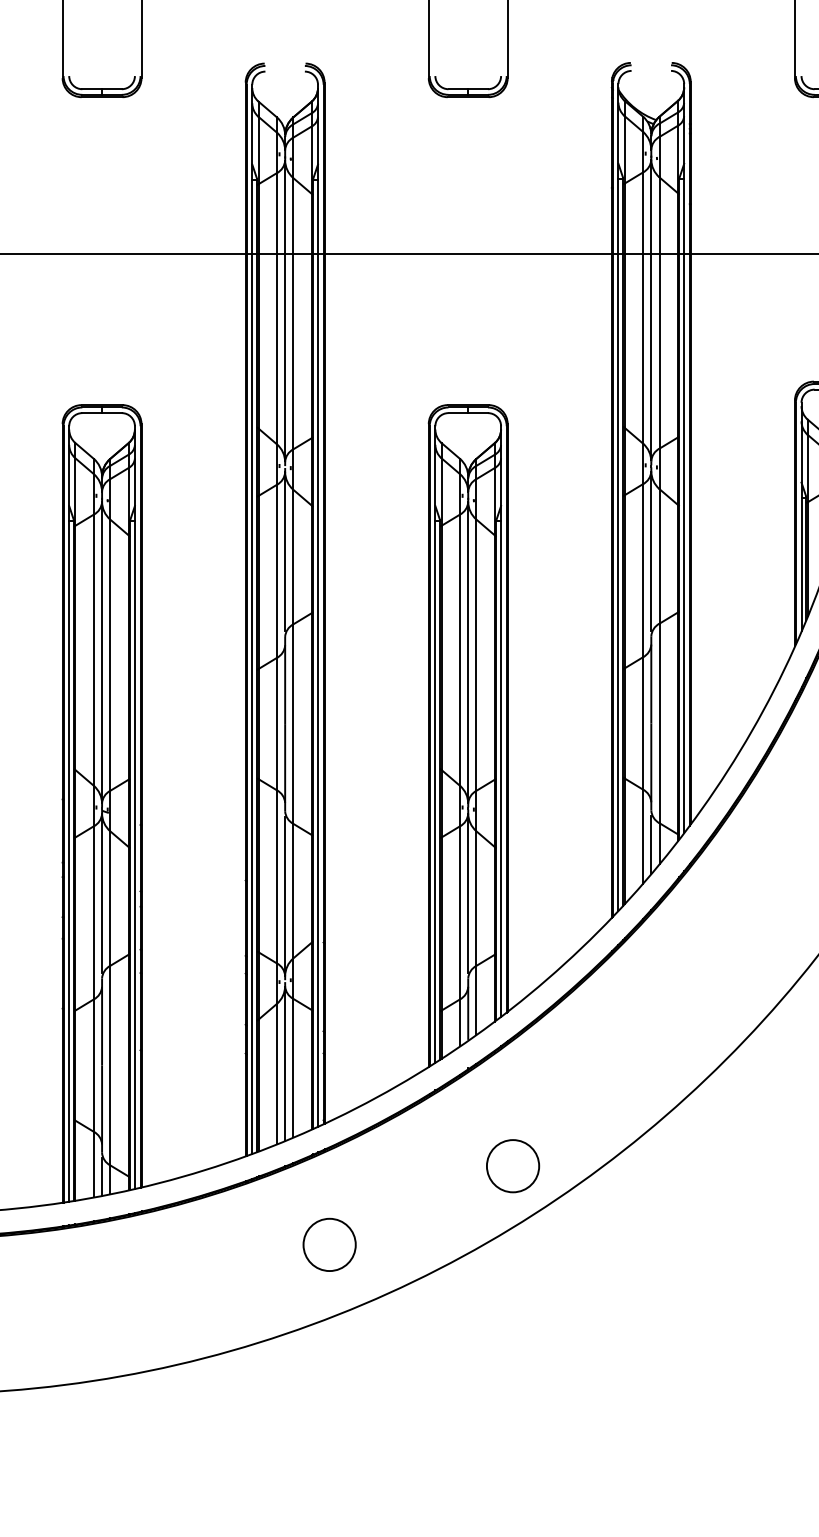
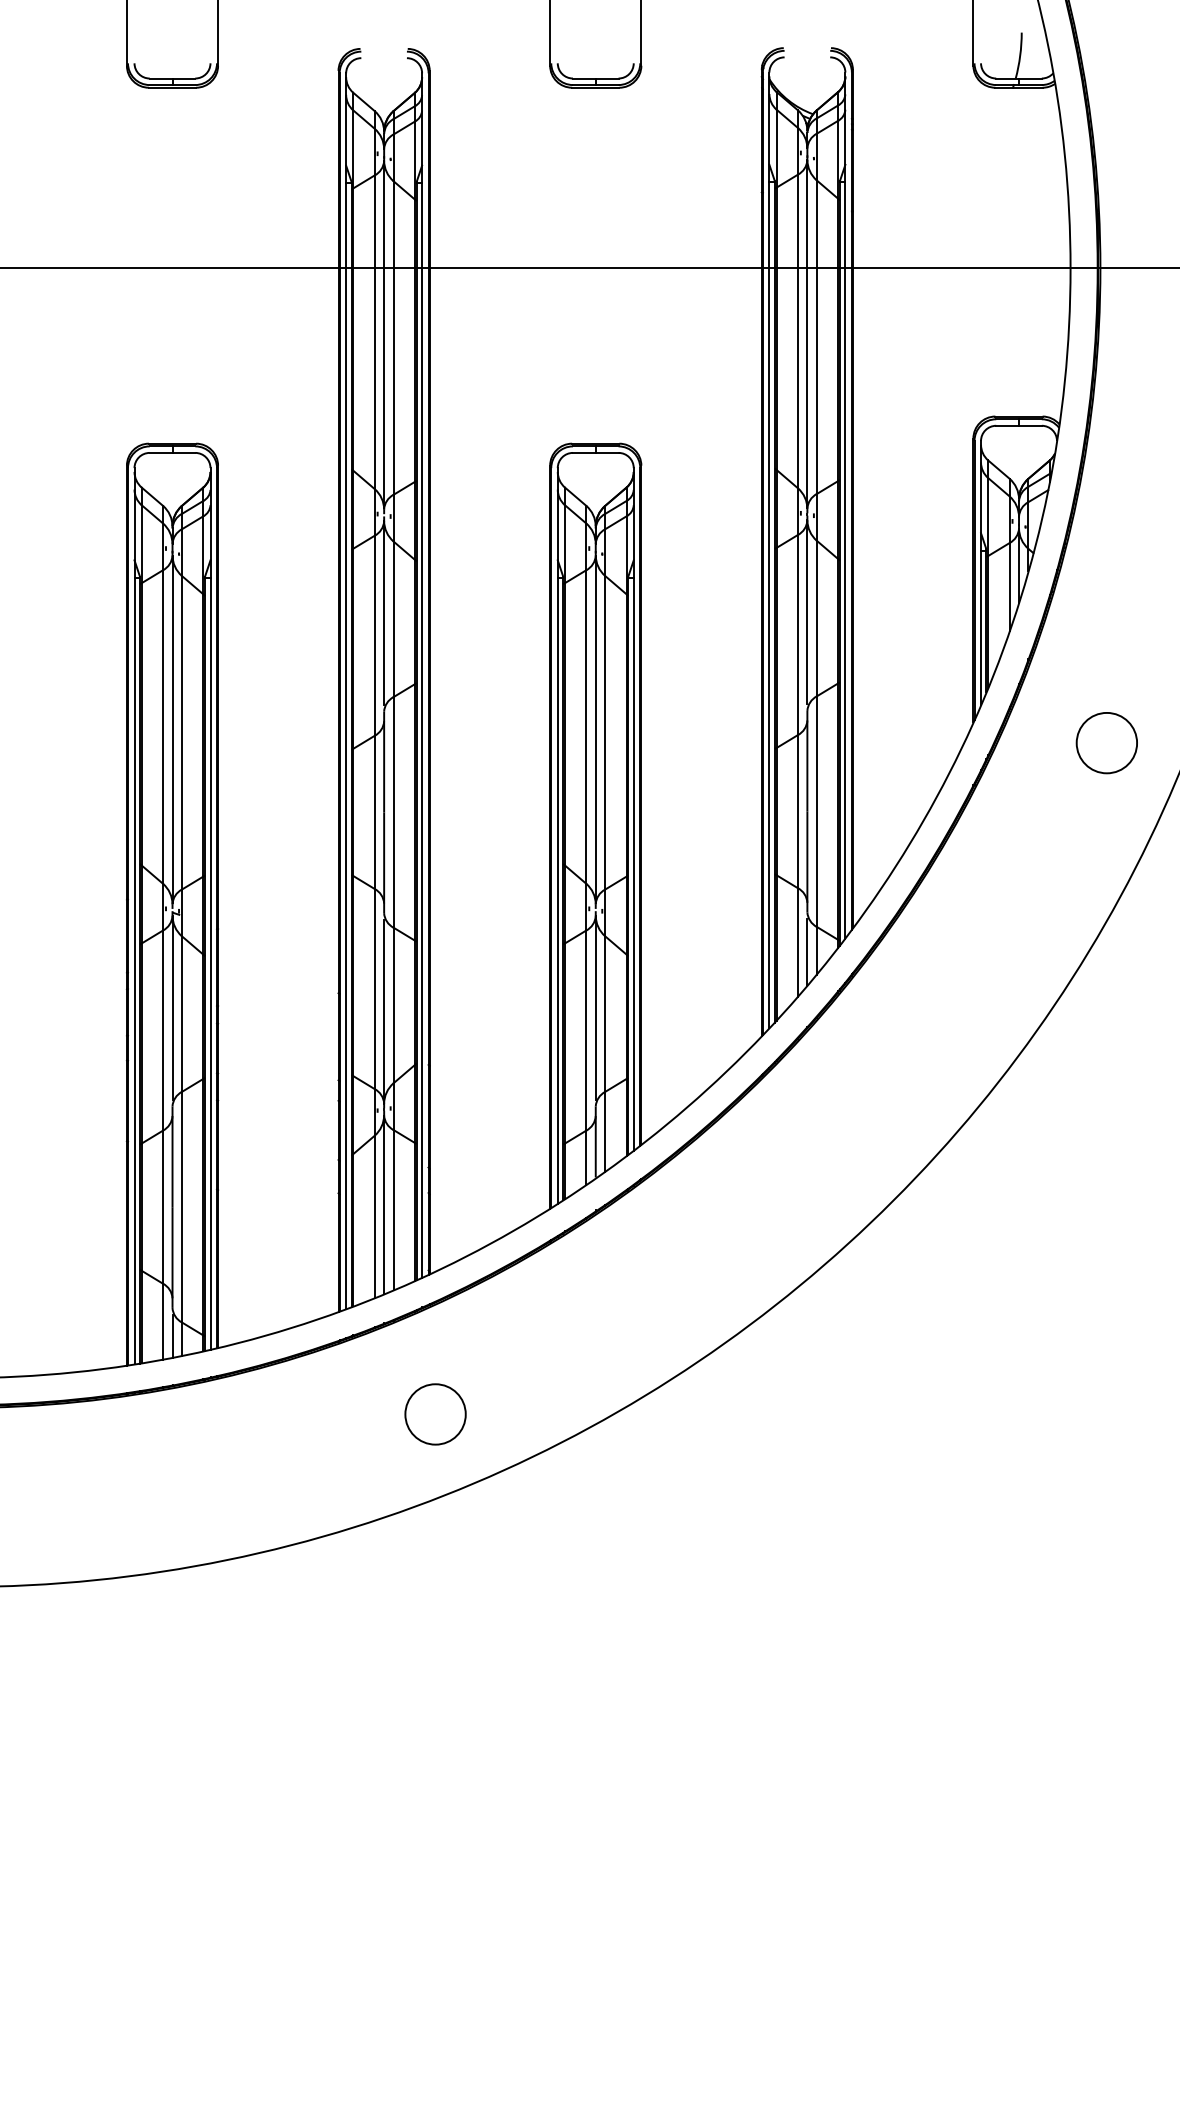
circle: (512, 1166) -> (647, 1323), removed

